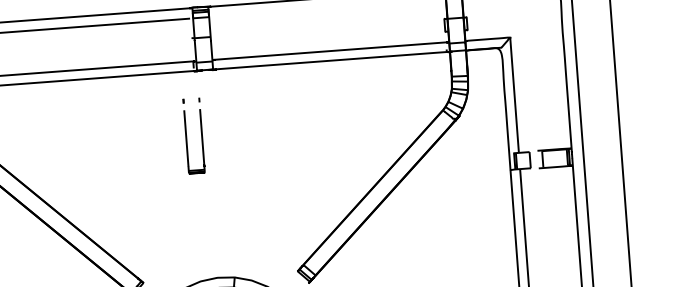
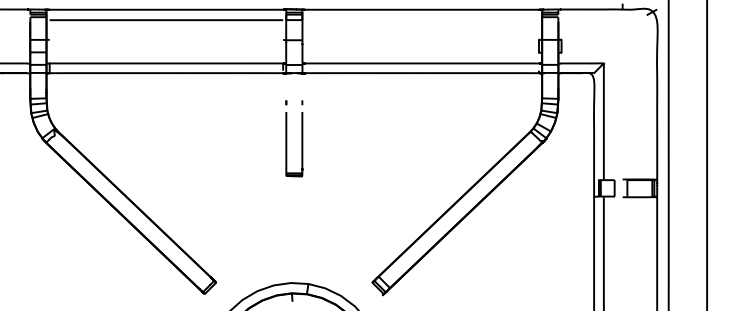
part: (187, 136) -> (287, 138), moved

